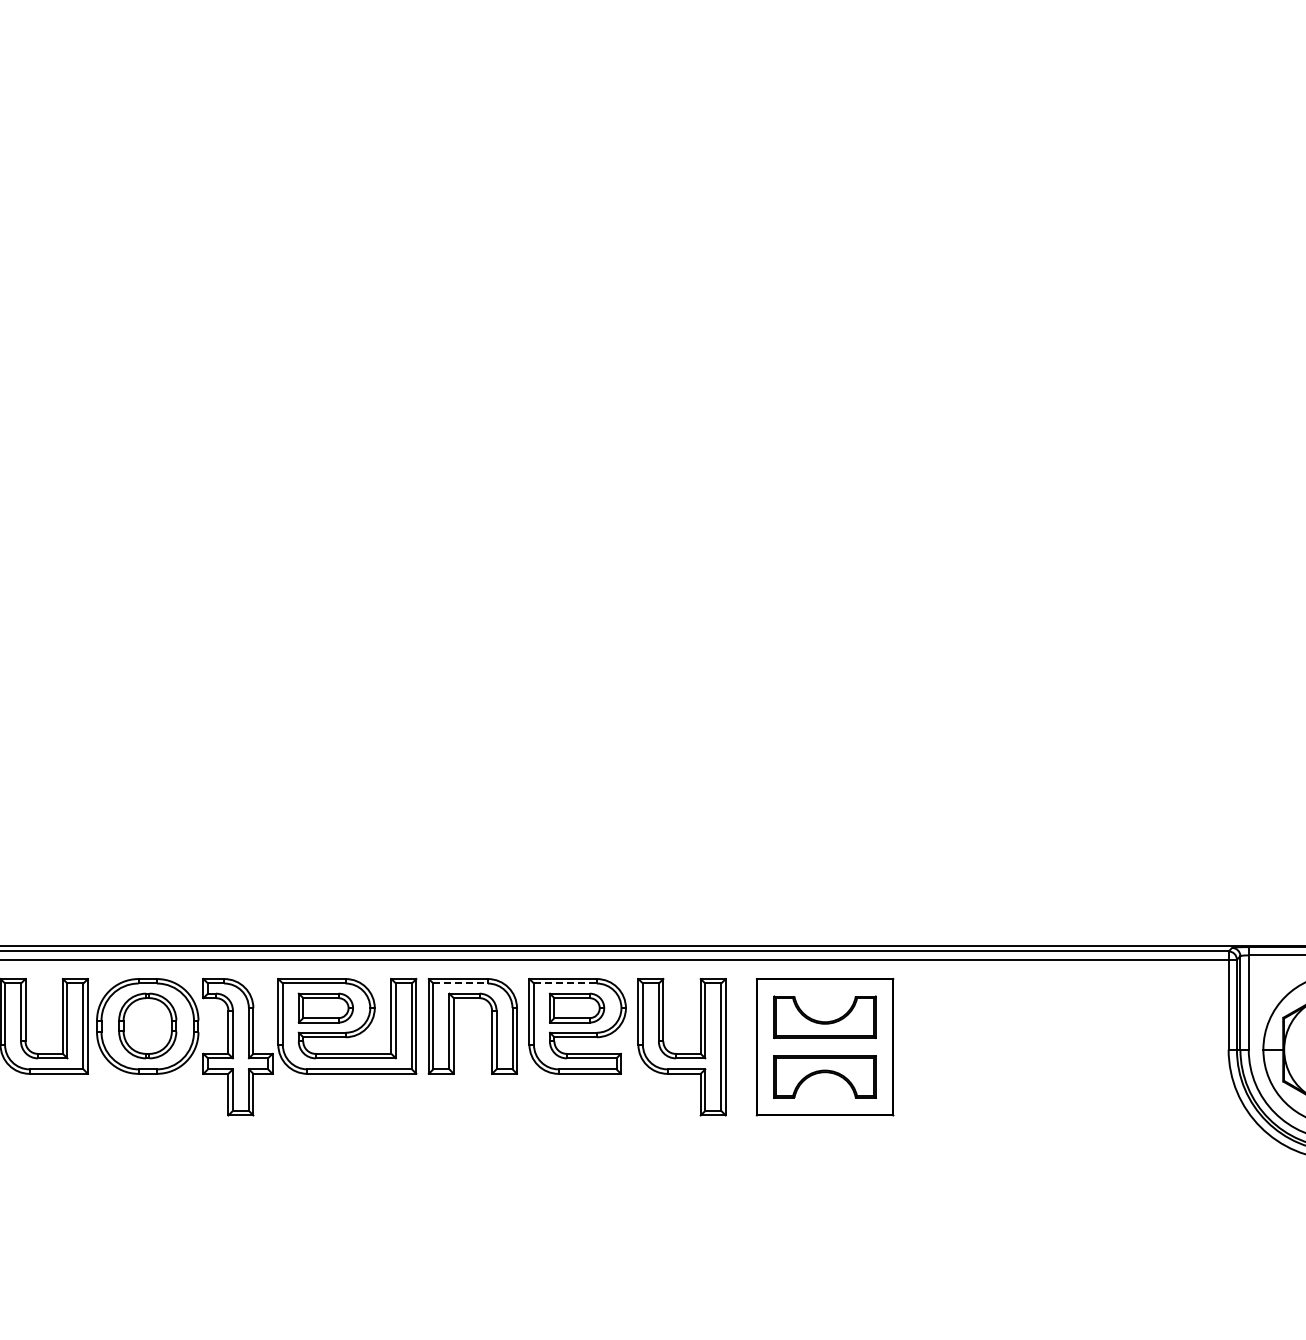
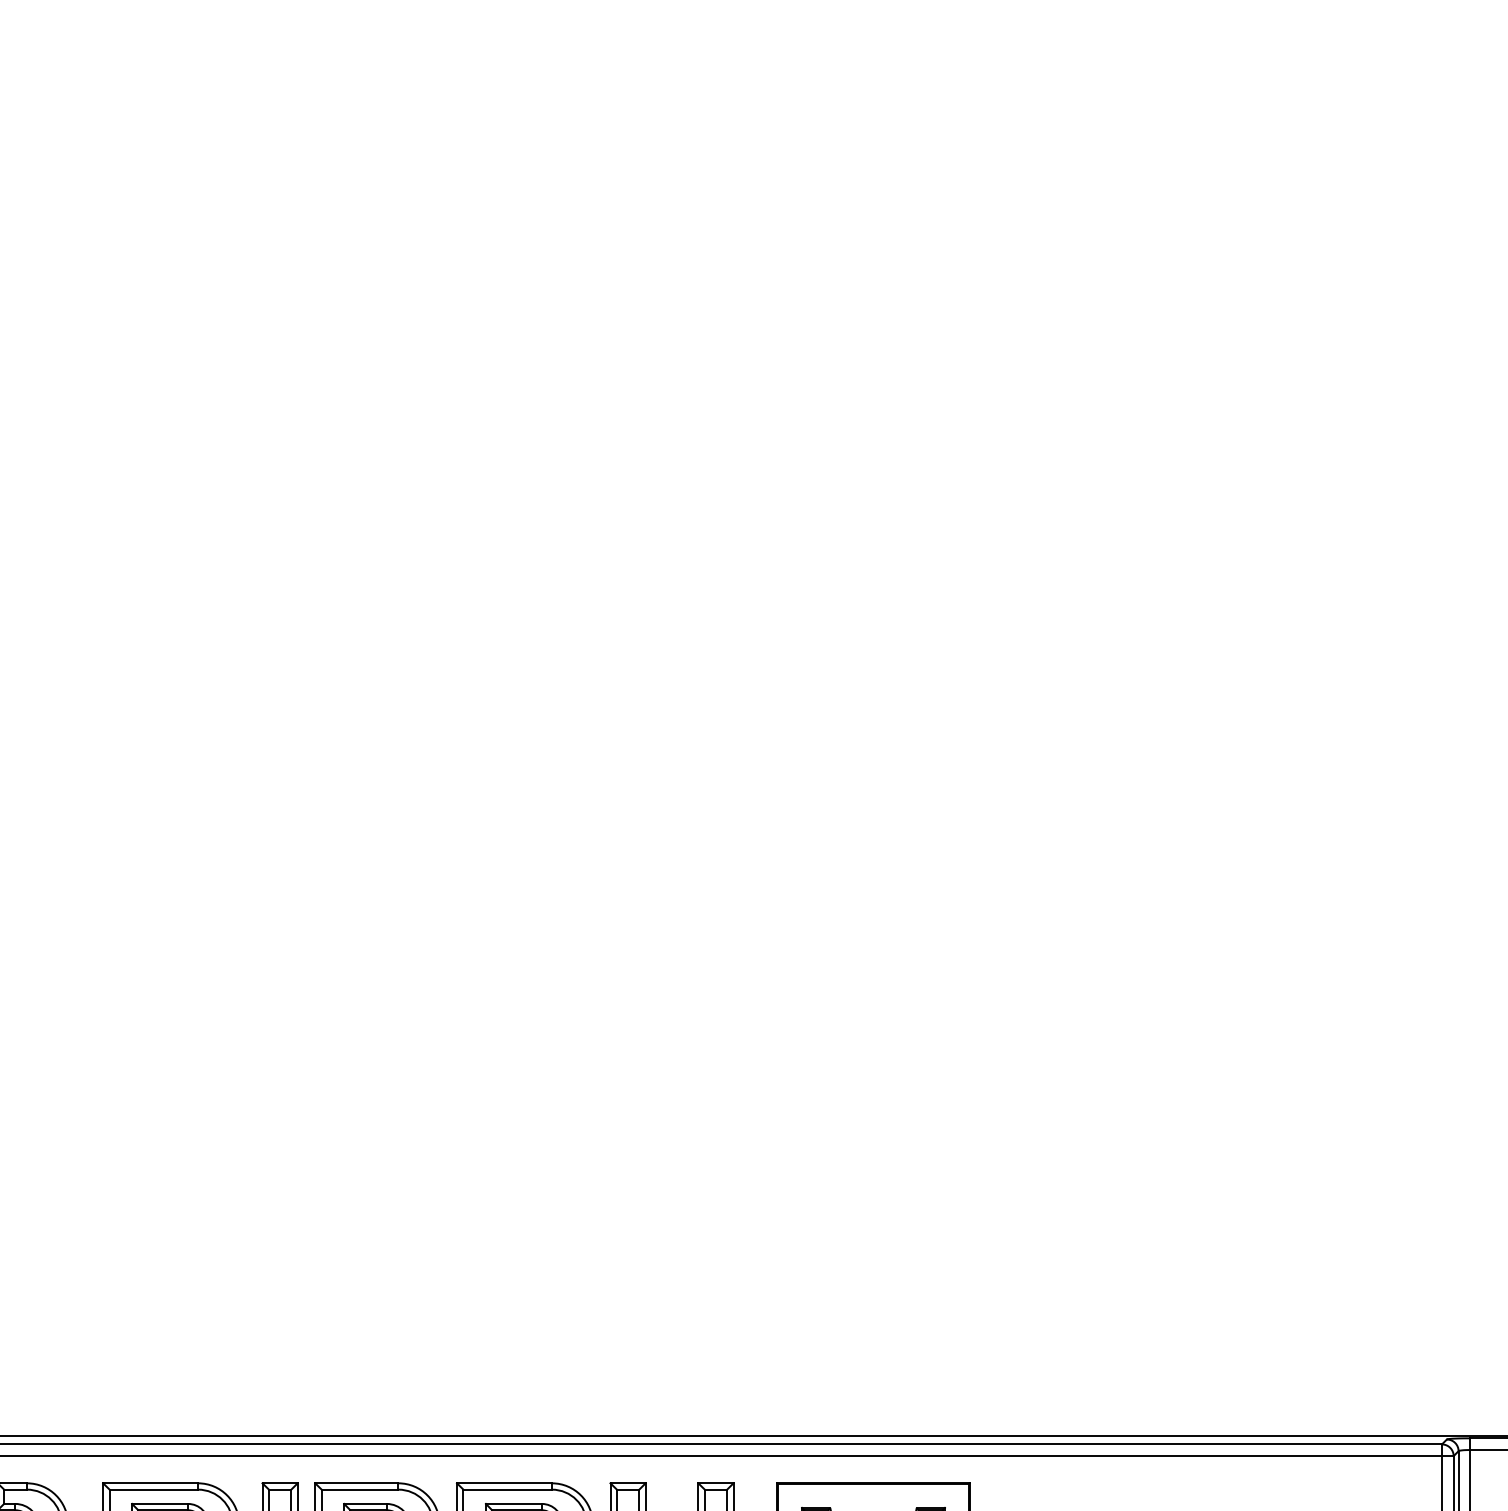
line: (461, 983) -> (361, 1489), dashed -> solid
line: (565, 983) -> (507, 1489), dashed -> solid

